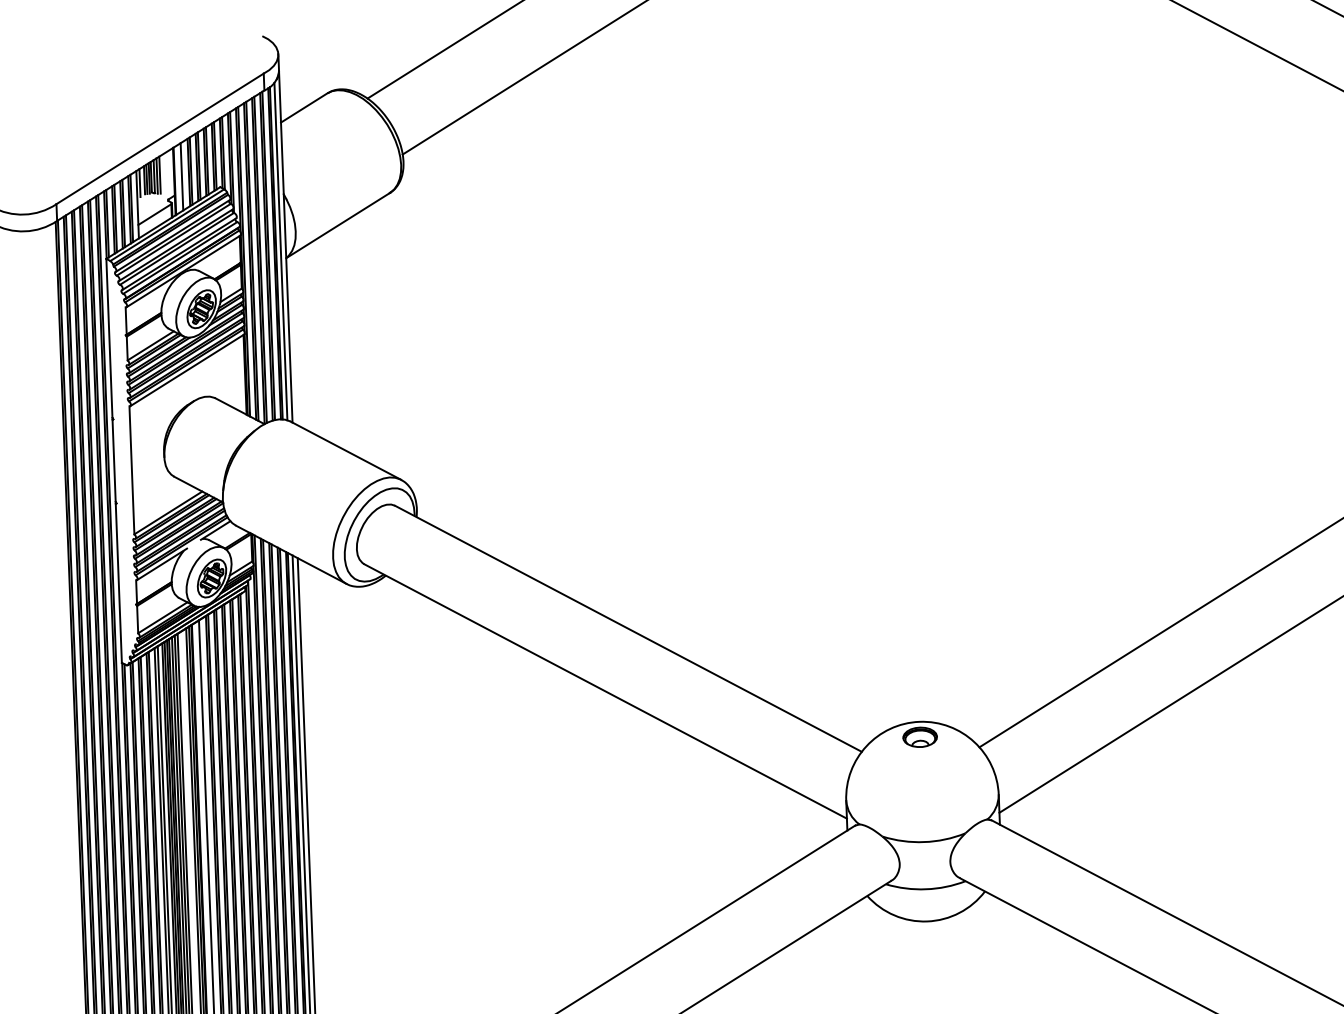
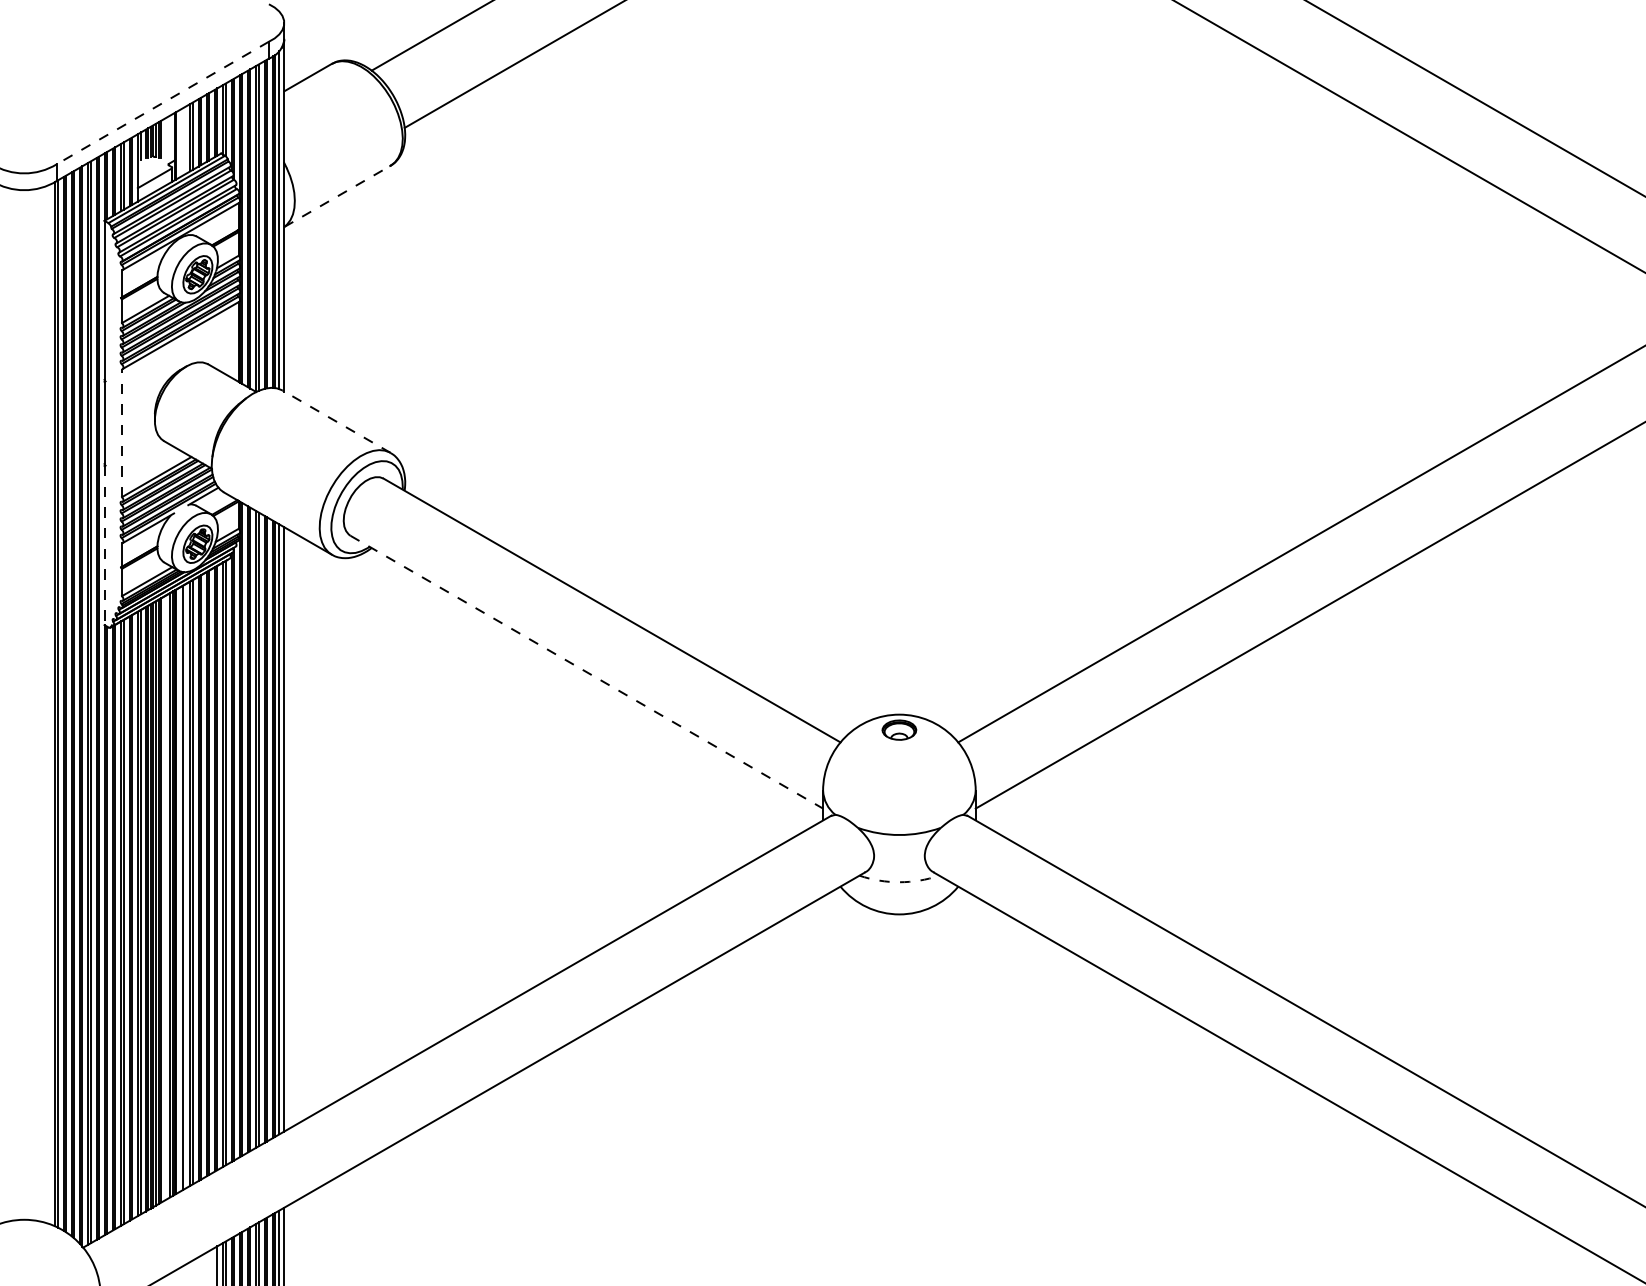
line: (159, 139) -> (162, 103), solid -> dashed
line: (182, 176) -> (183, 141), removed
line: (338, 225) -> (337, 196), solid -> dashed
line: (345, 450) -> (336, 421), solid -> dashed
line: (132, 469) -> (122, 432), solid -> dashed
line: (118, 583) -> (104, 545), solid -> dashed
line: (605, 691) -> (586, 672), solid -> dashed
arc: (926, 889) -> (899, 882), solid -> dashed

